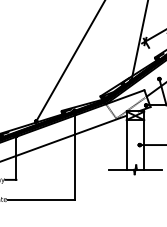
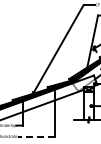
line: (41, 199) -> (36, 136), solid -> dashed

